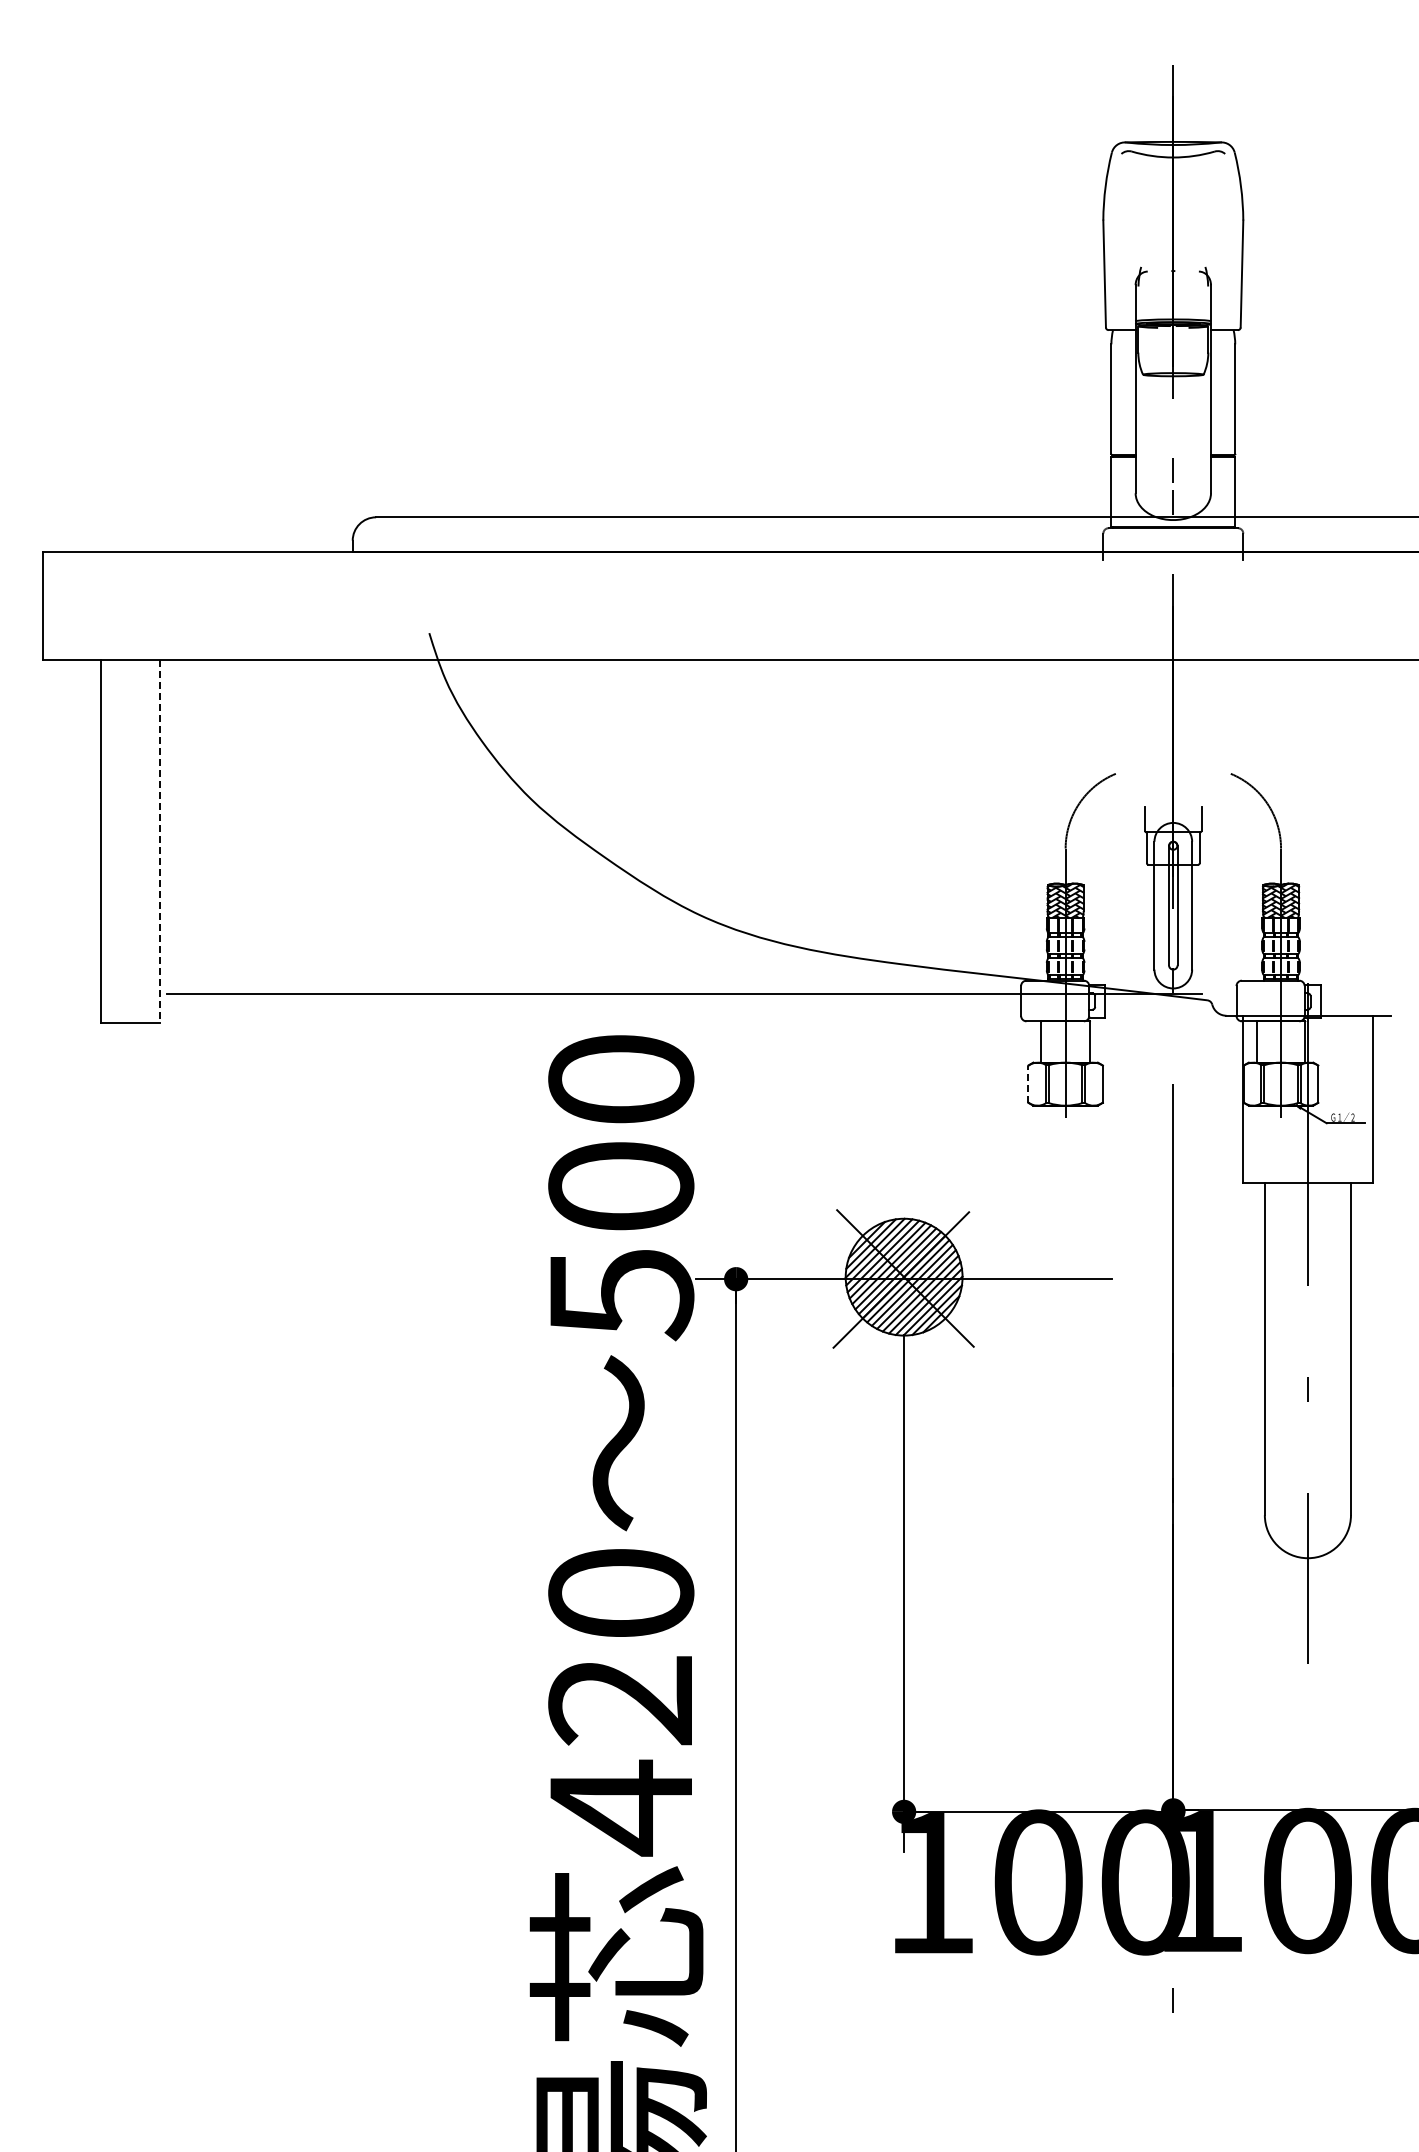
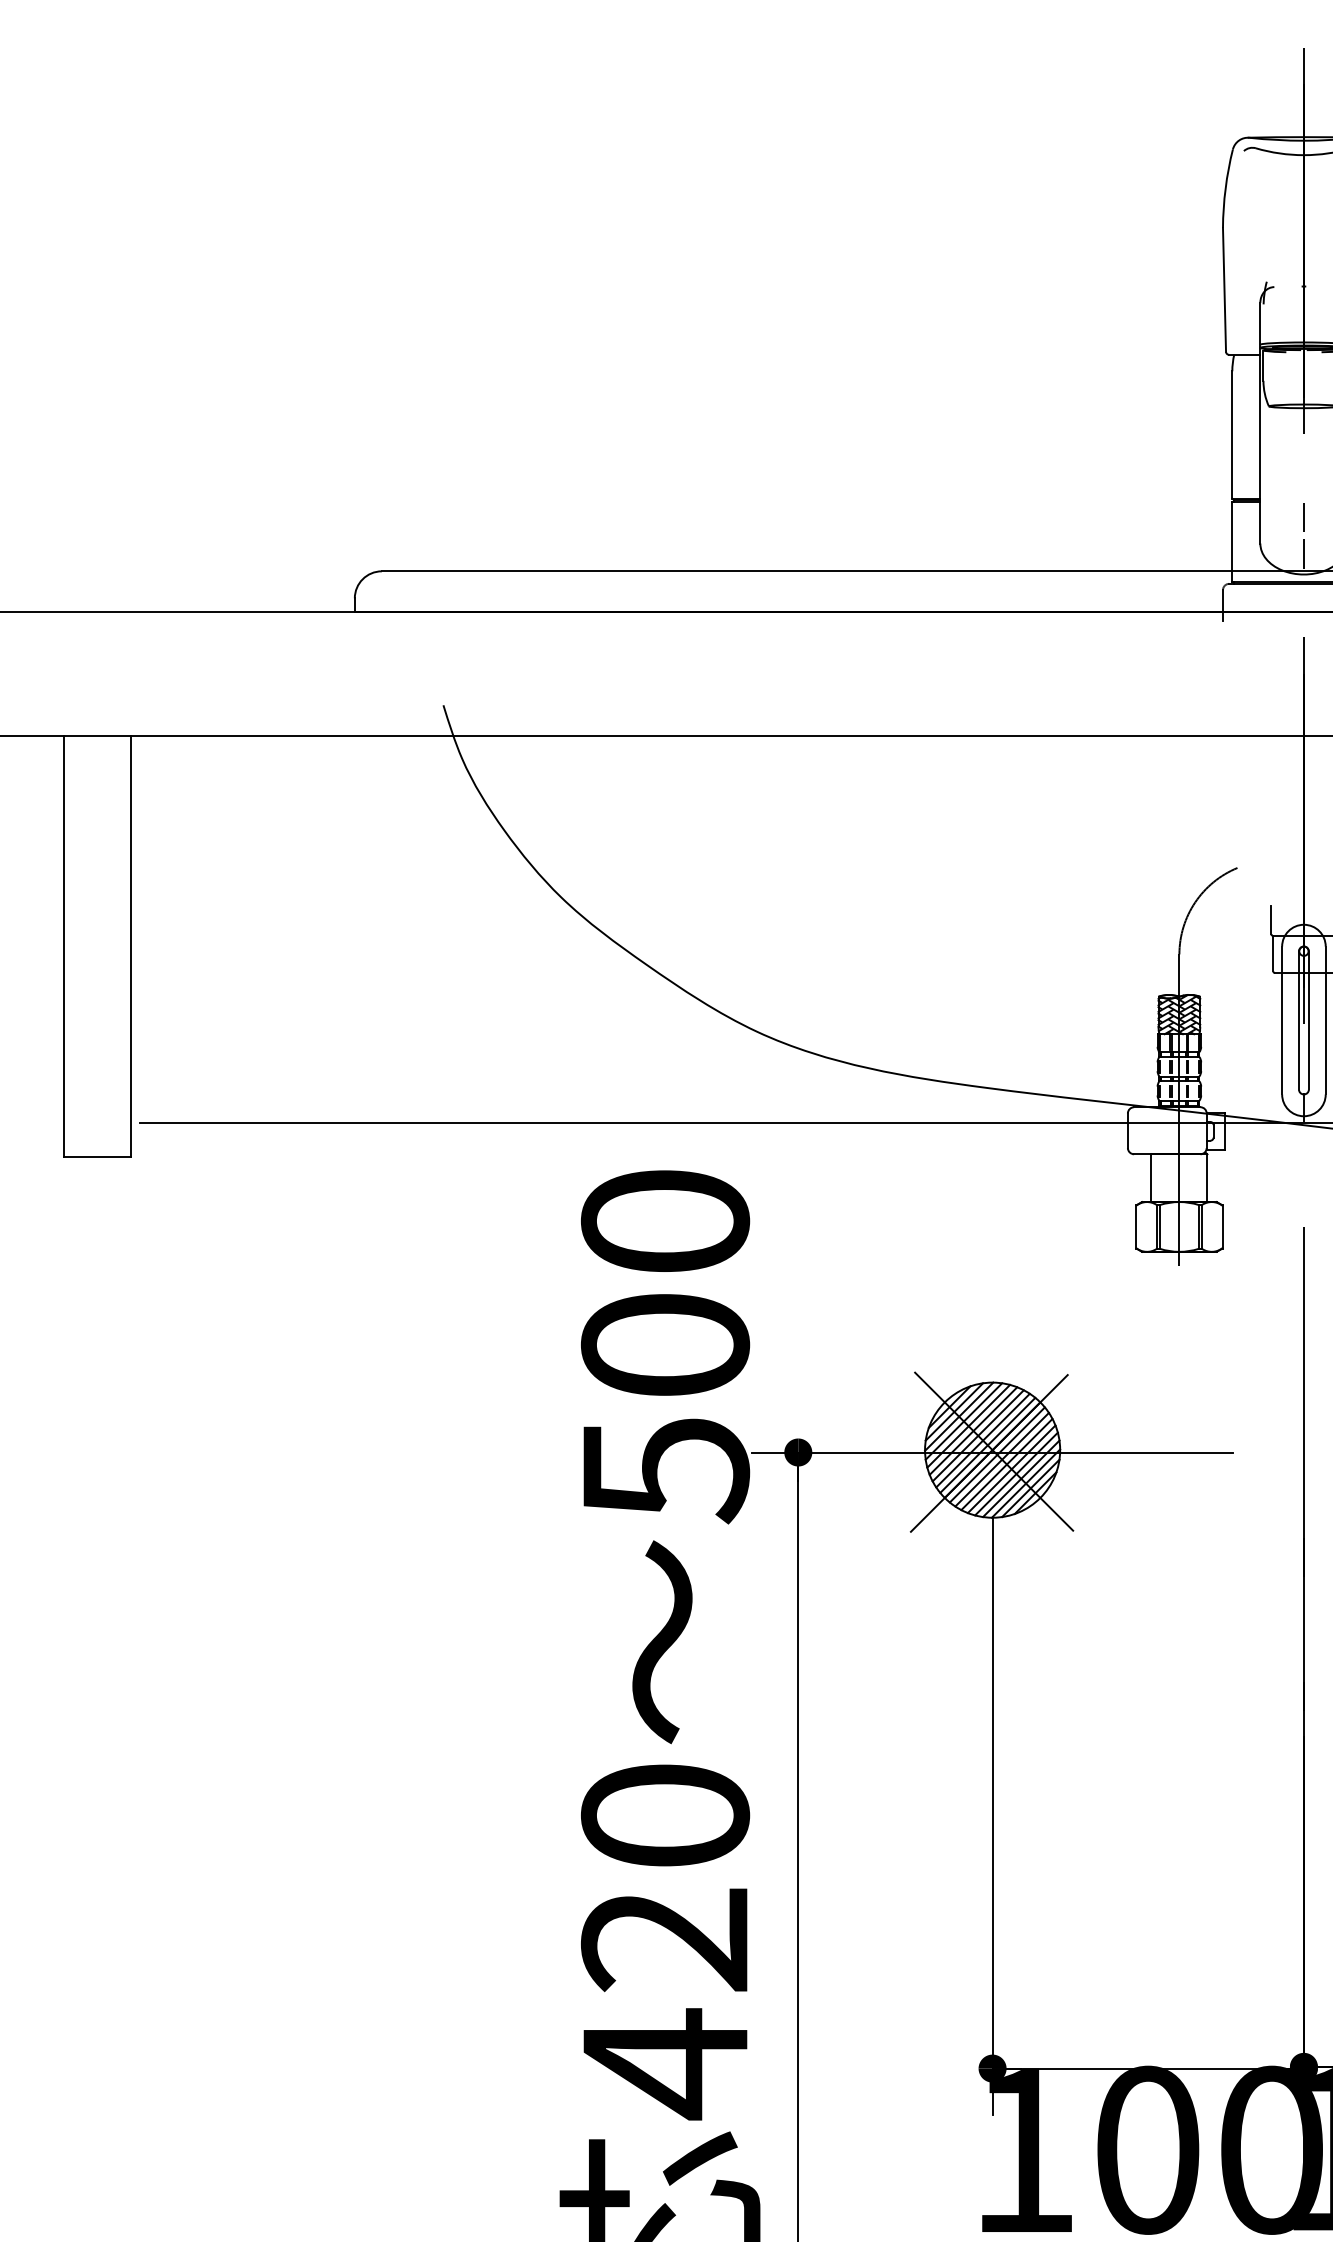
line: (159, 841) -> (131, 946), dashed -> solid
line: (1028, 1084) -> (1136, 1227), dashed -> solid

